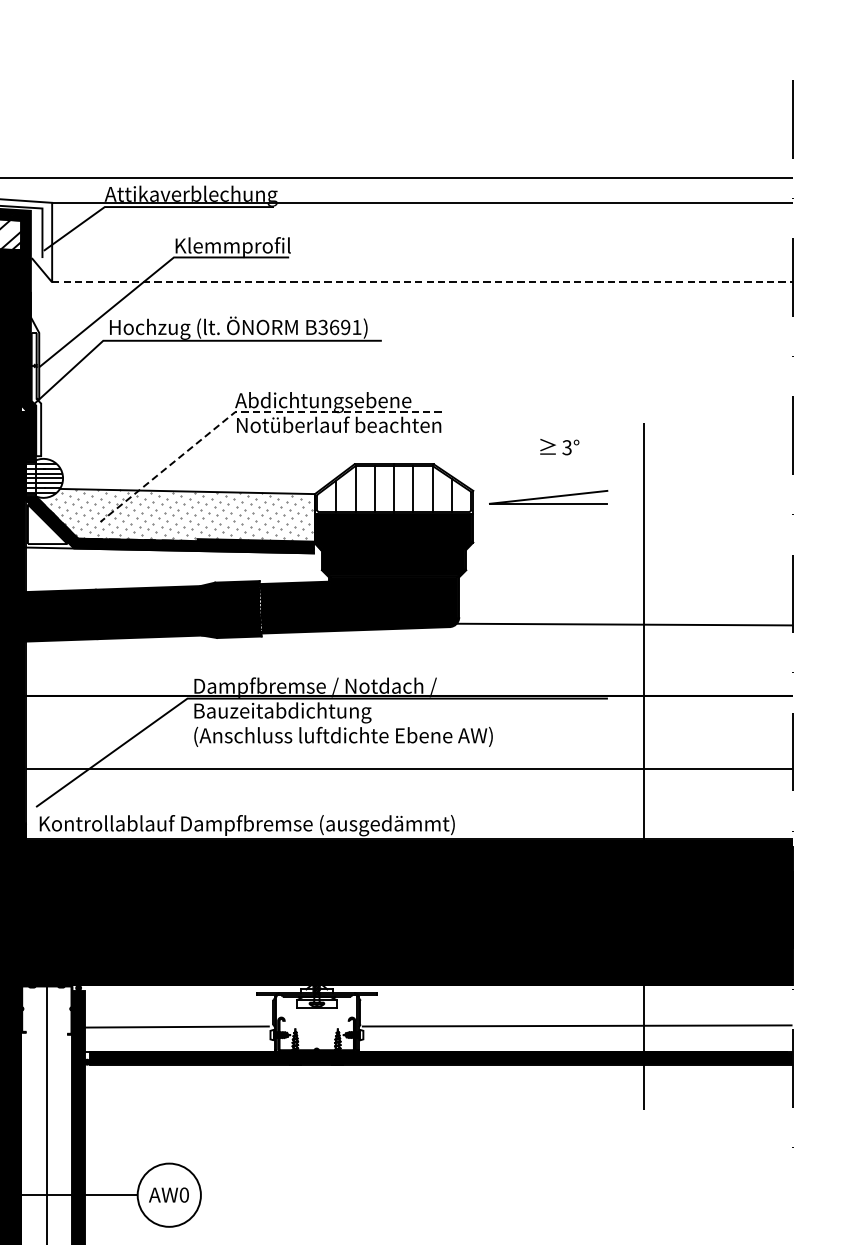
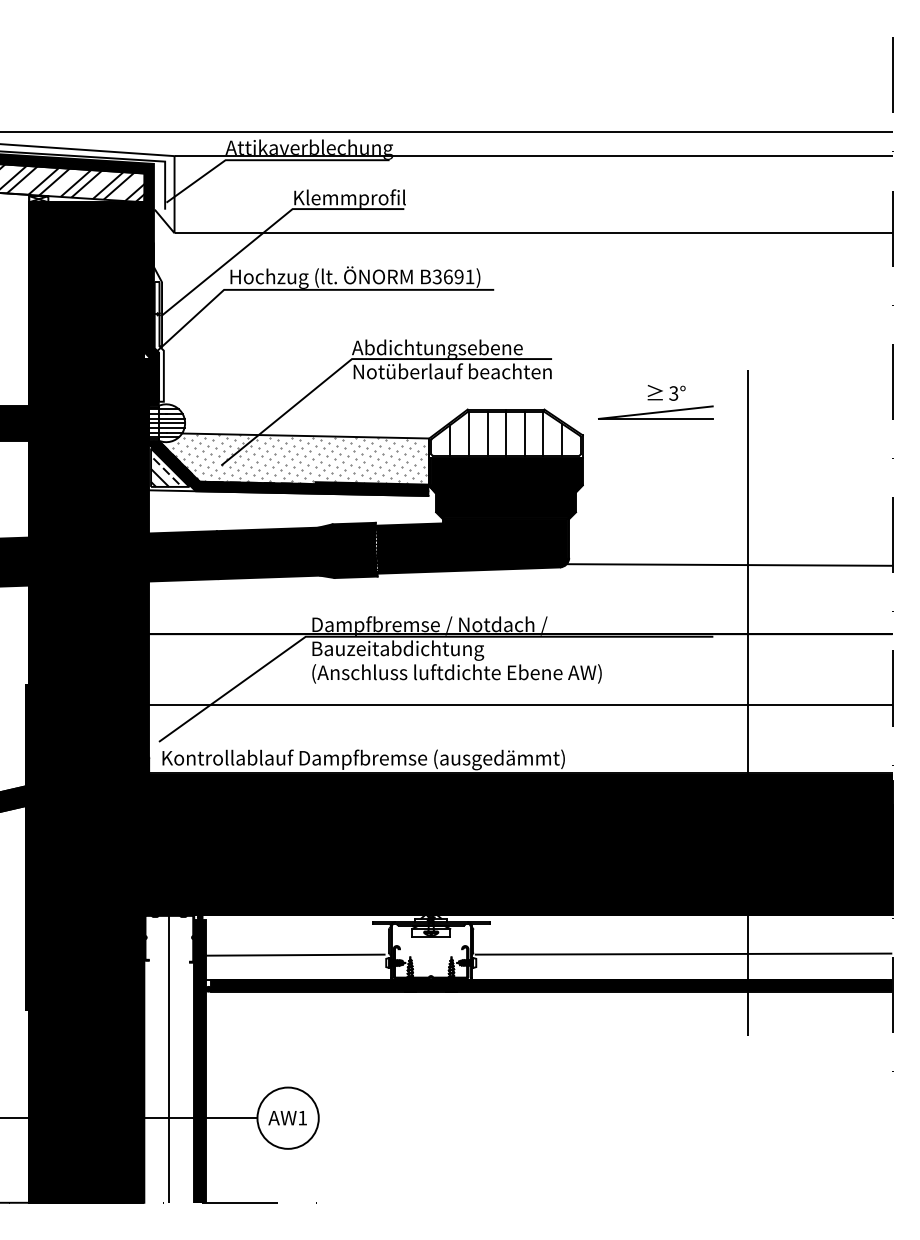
line: (422, 282) -> (533, 233), dashed -> solid
line: (250, 412) -> (366, 359), dashed -> solid
part: (548, 497) -> (655, 412), moved
hatch: (42, 529) -> (165, 472), added
text: (184, 1194) -> (302, 1117), AW0 -> AW1

